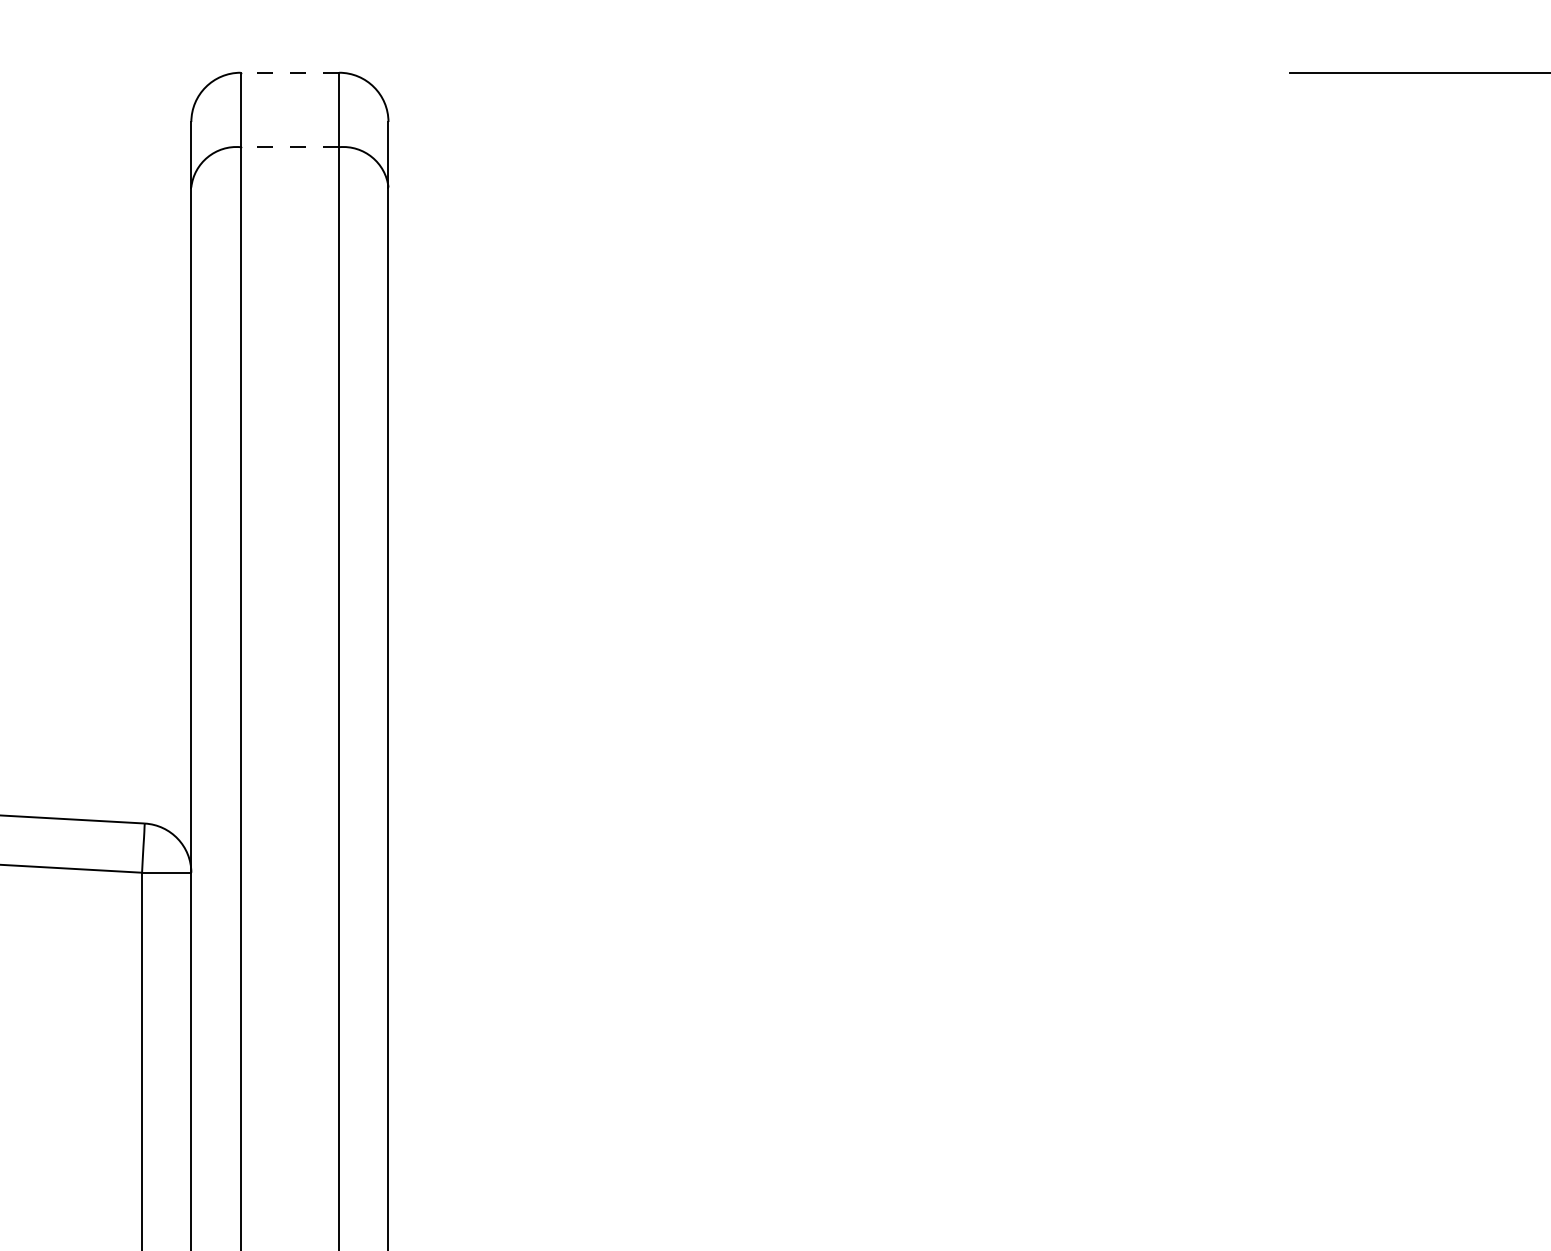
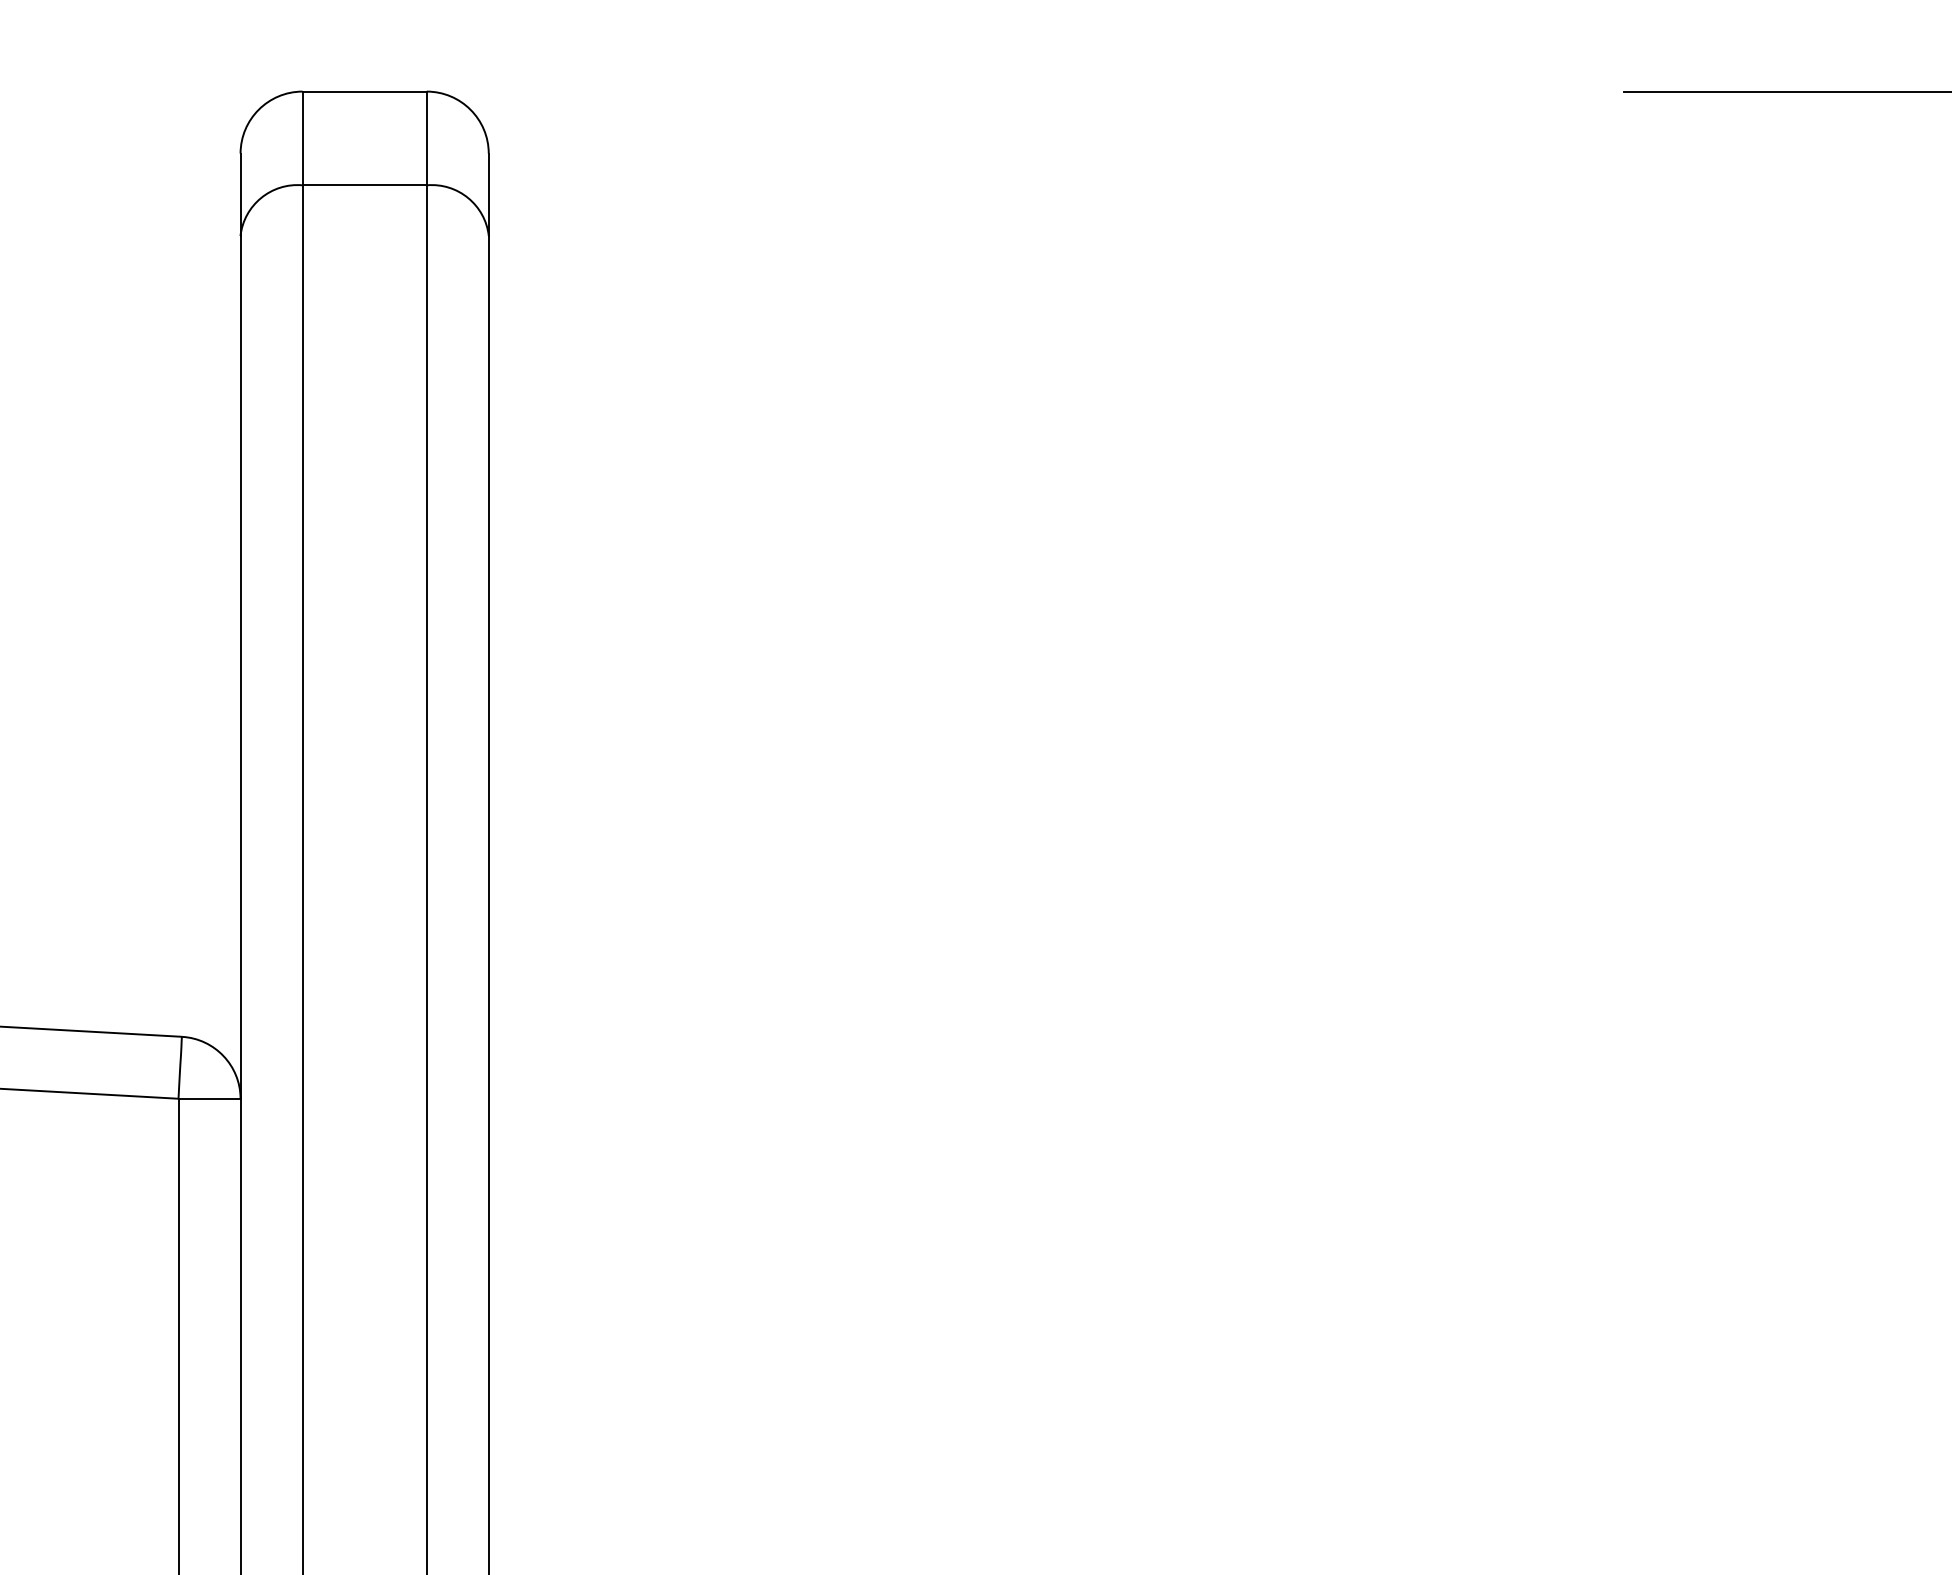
line: (289, 72) -> (364, 91), dashed -> solid
line: (289, 147) -> (364, 185), dashed -> solid

